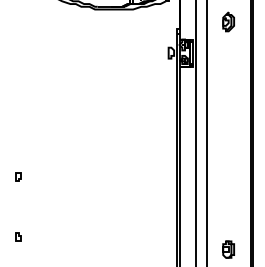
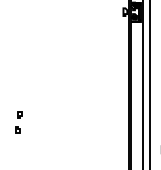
part: (18, 176) -> (19, 114), moved
part: (18, 236) -> (18, 129), moved

